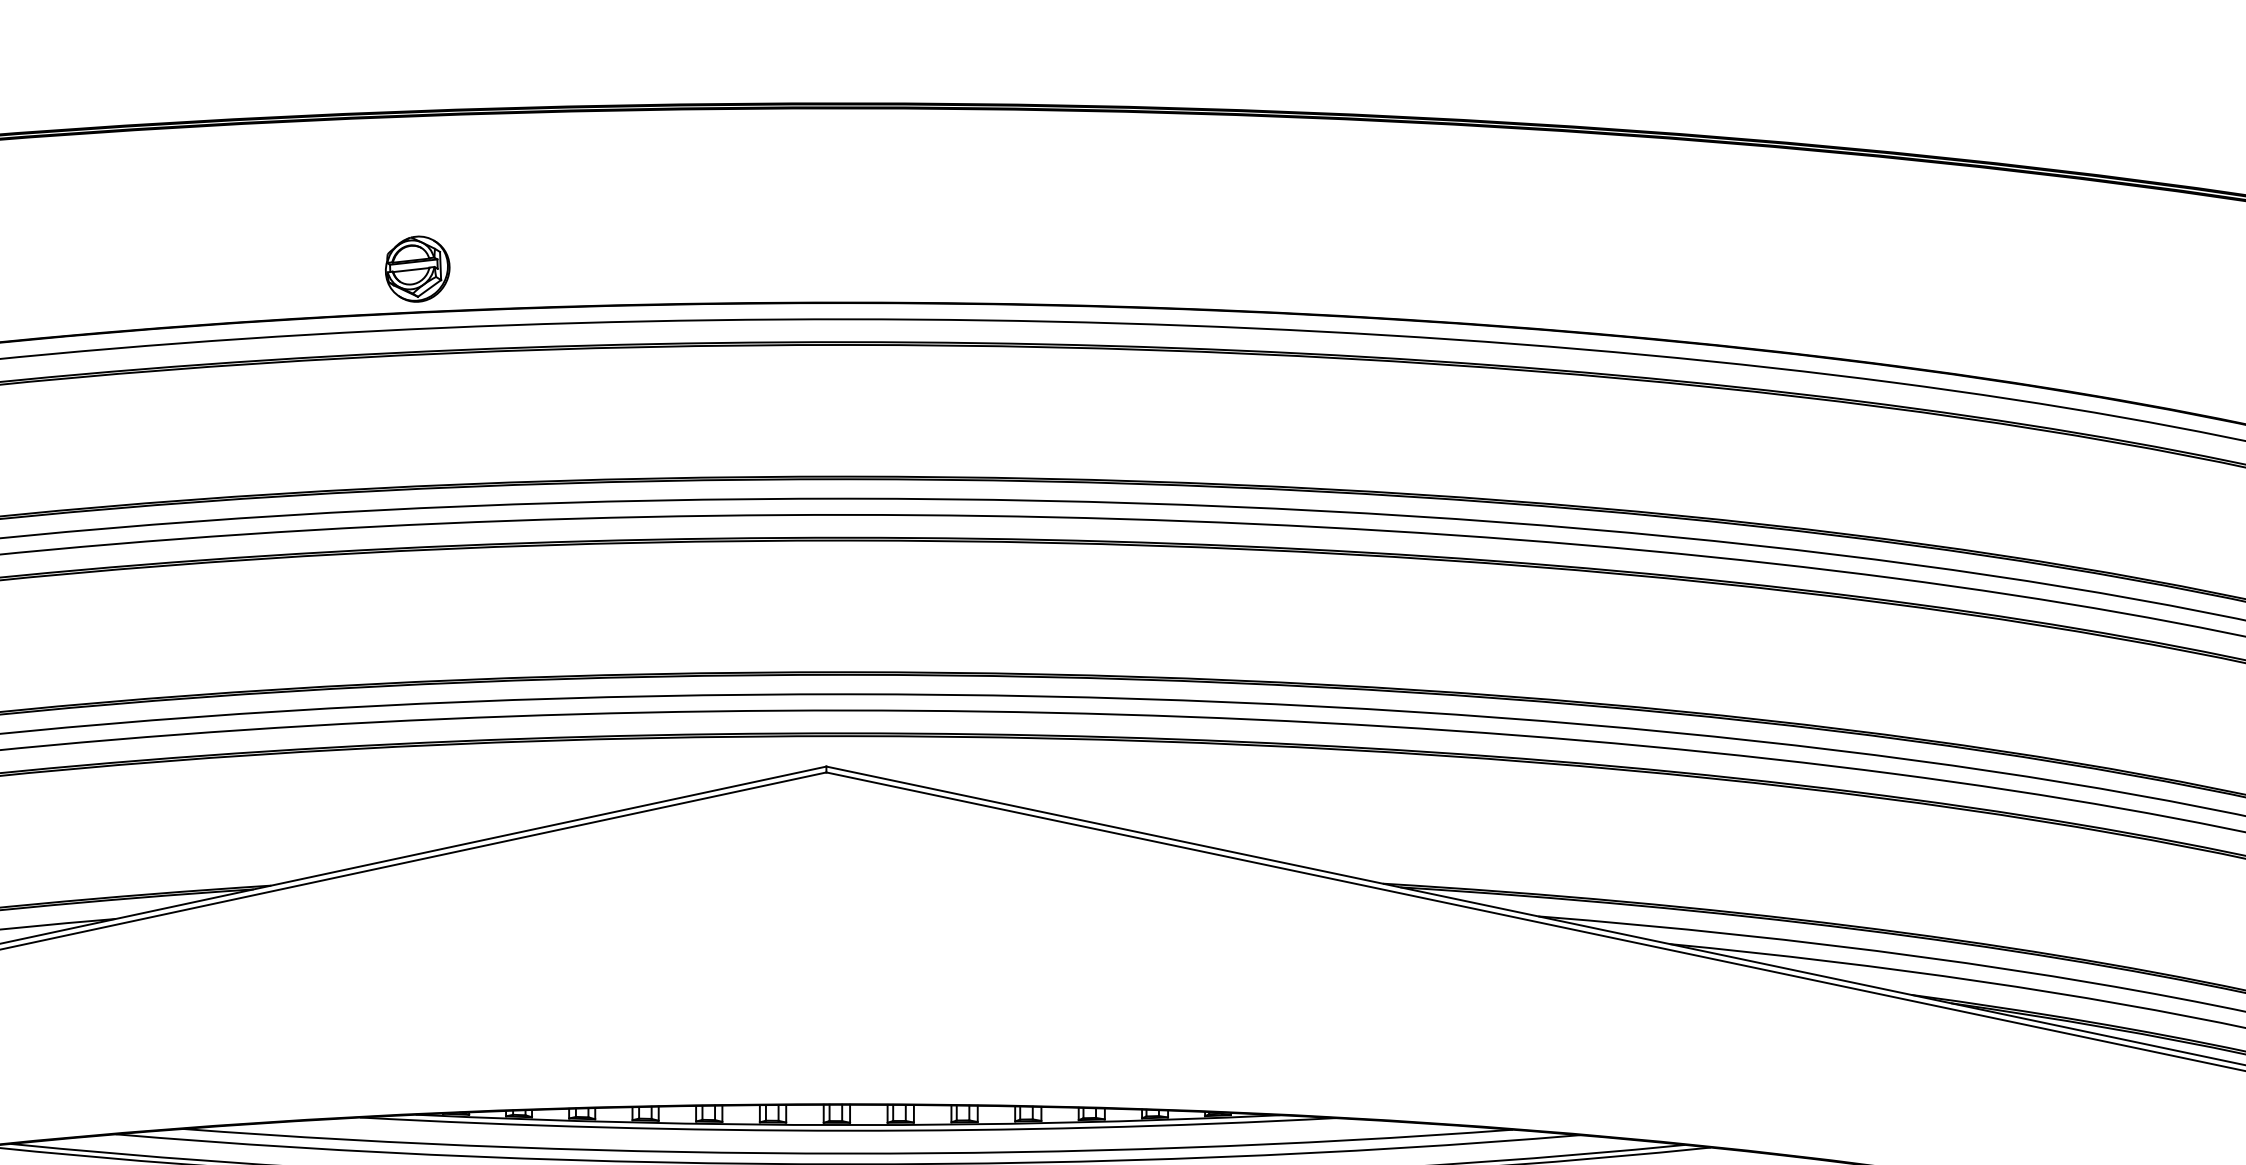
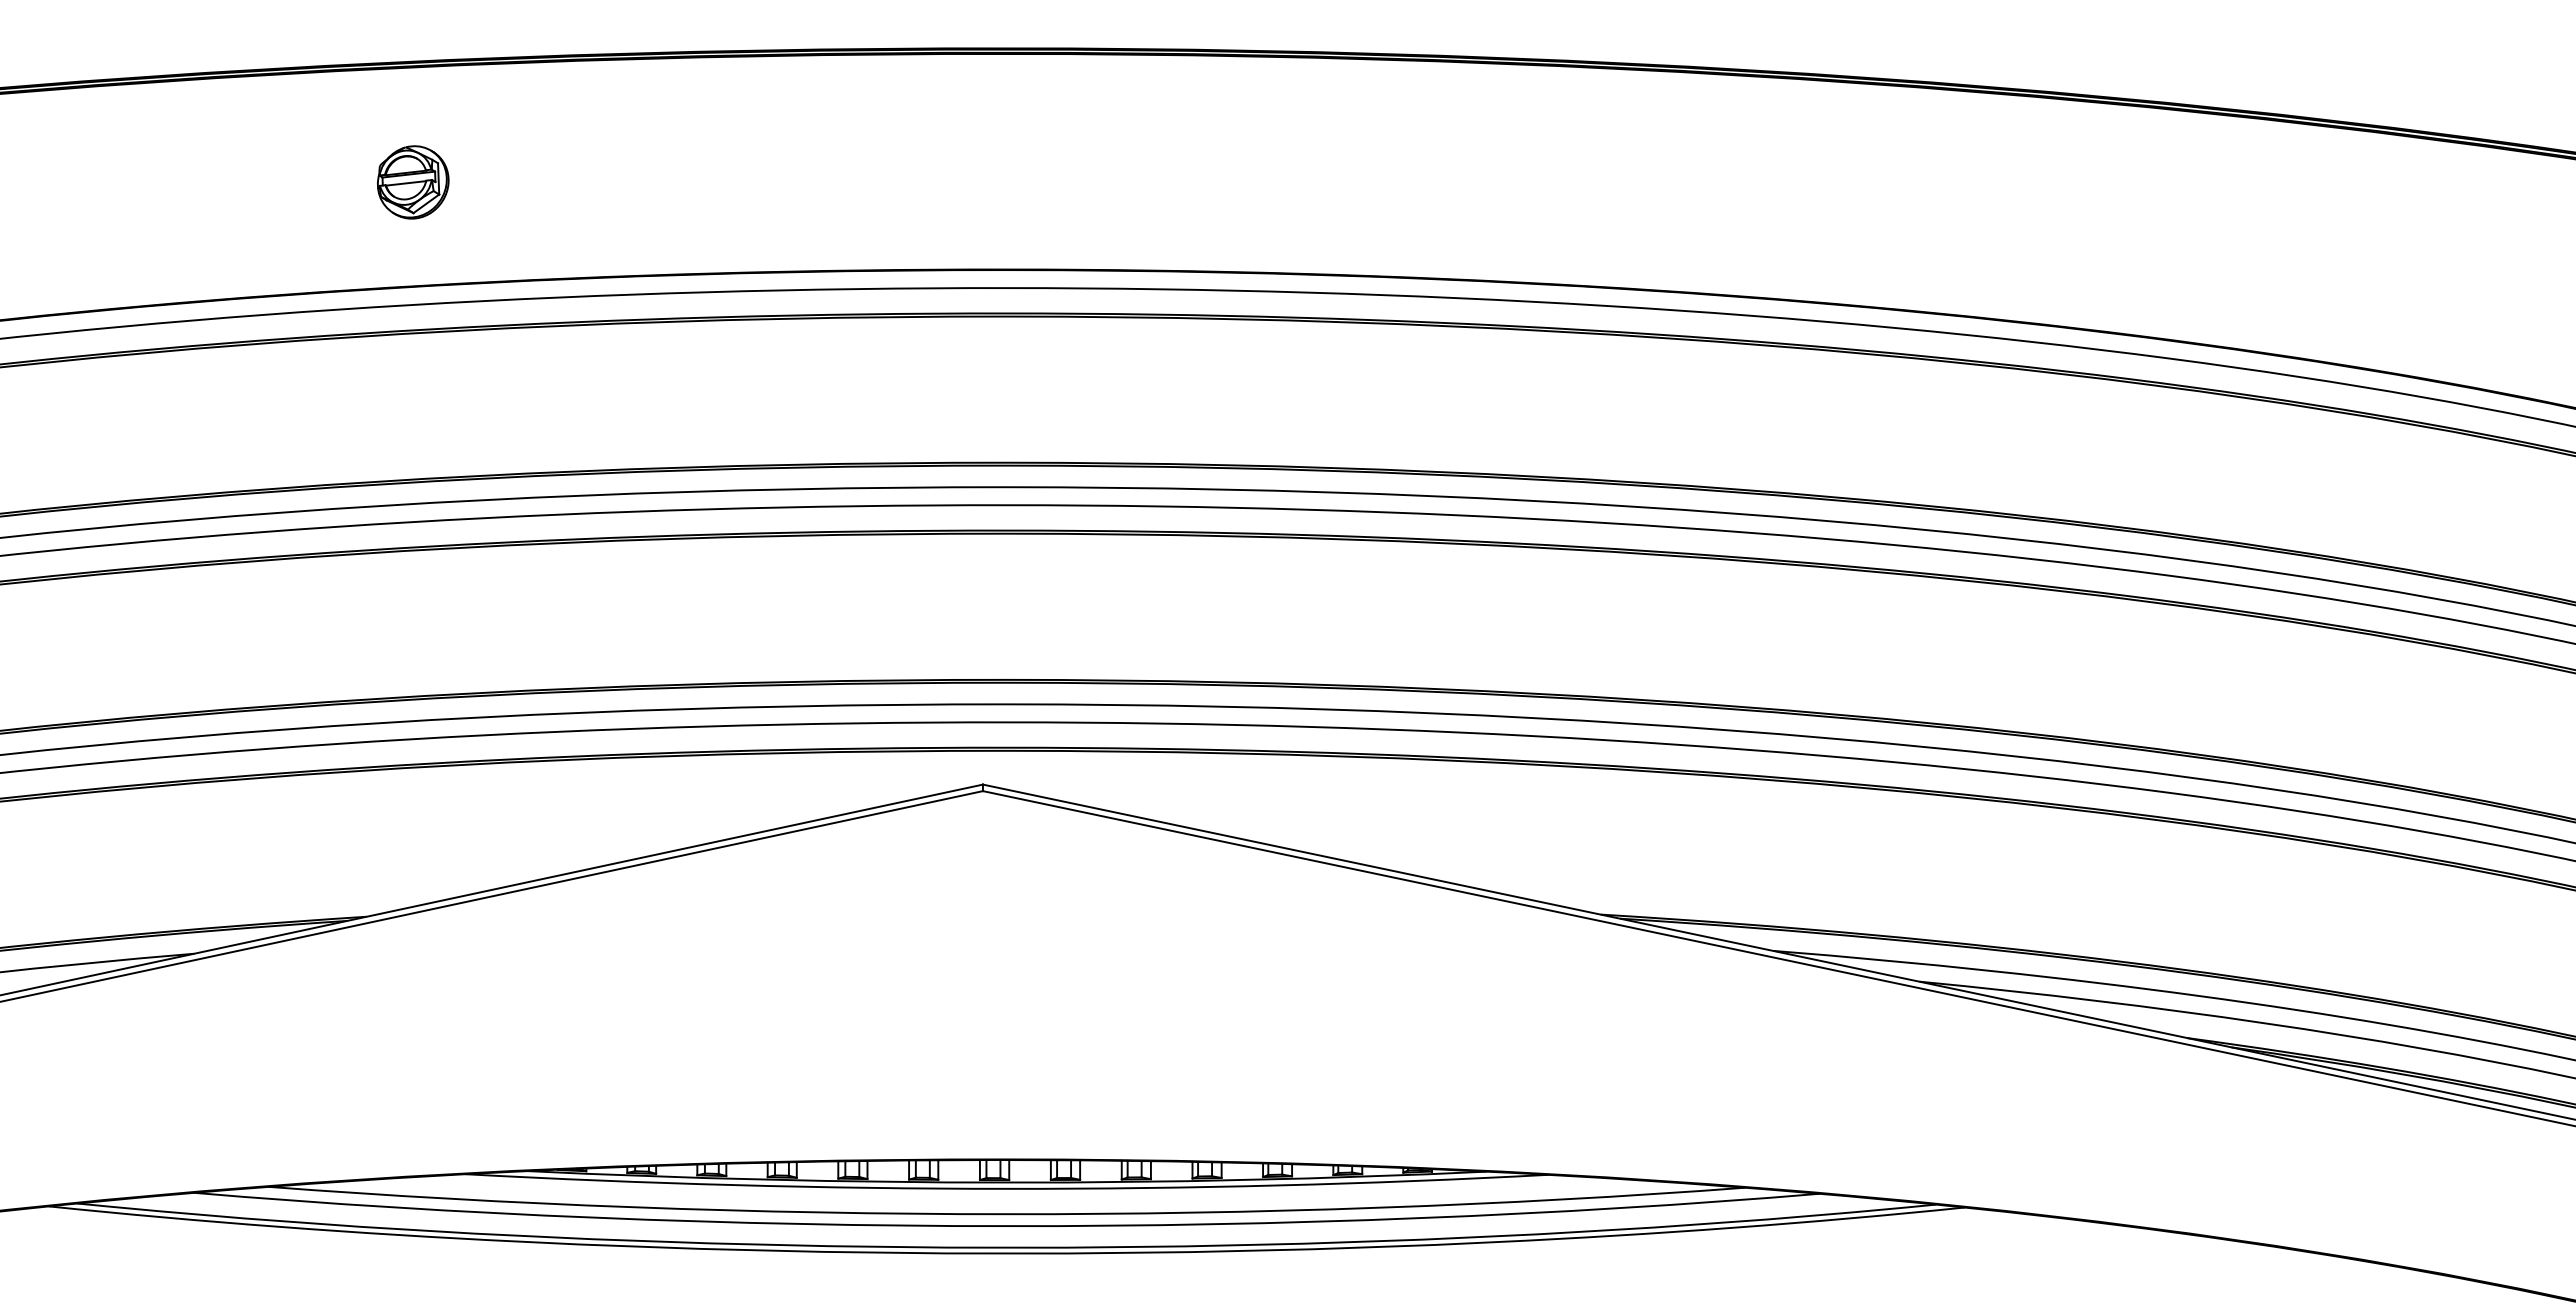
part: (417, 269) -> (413, 182), moved

